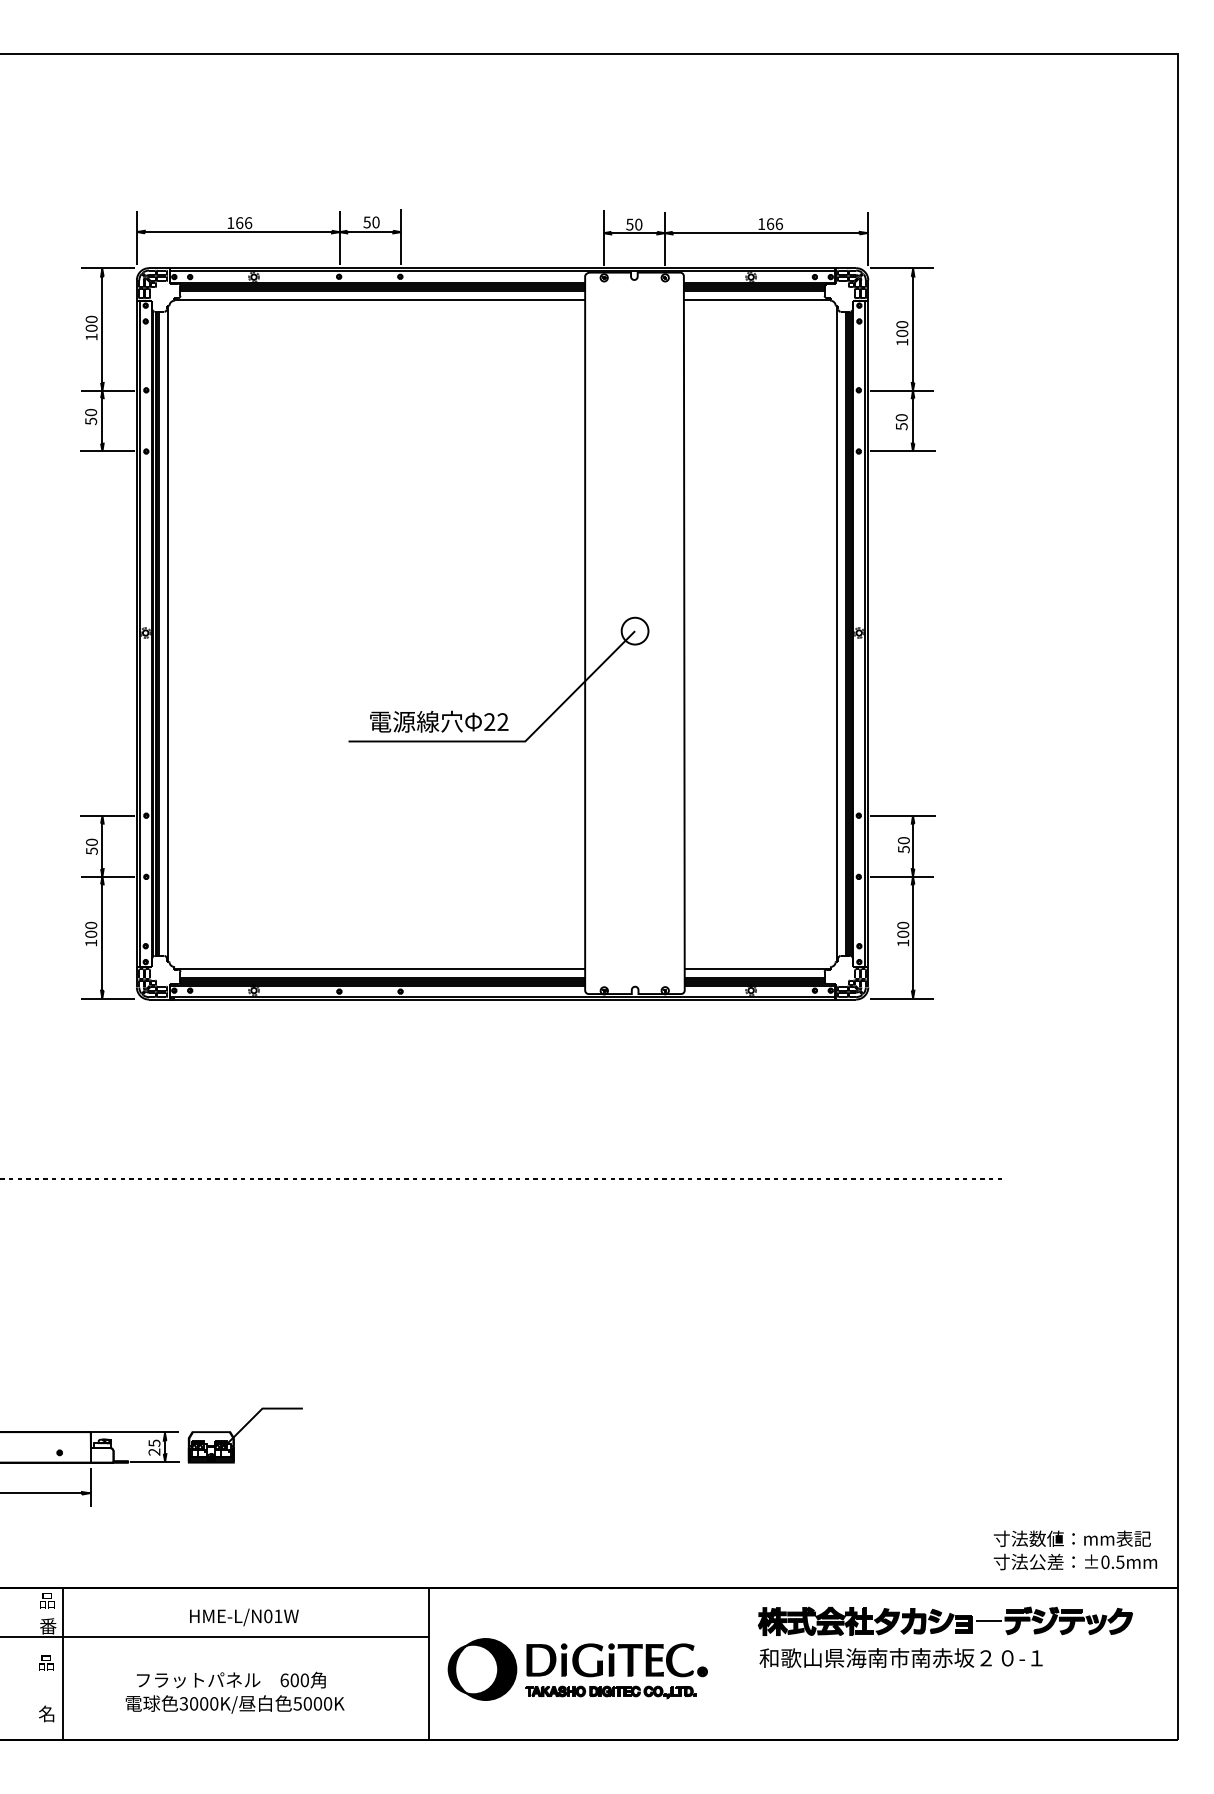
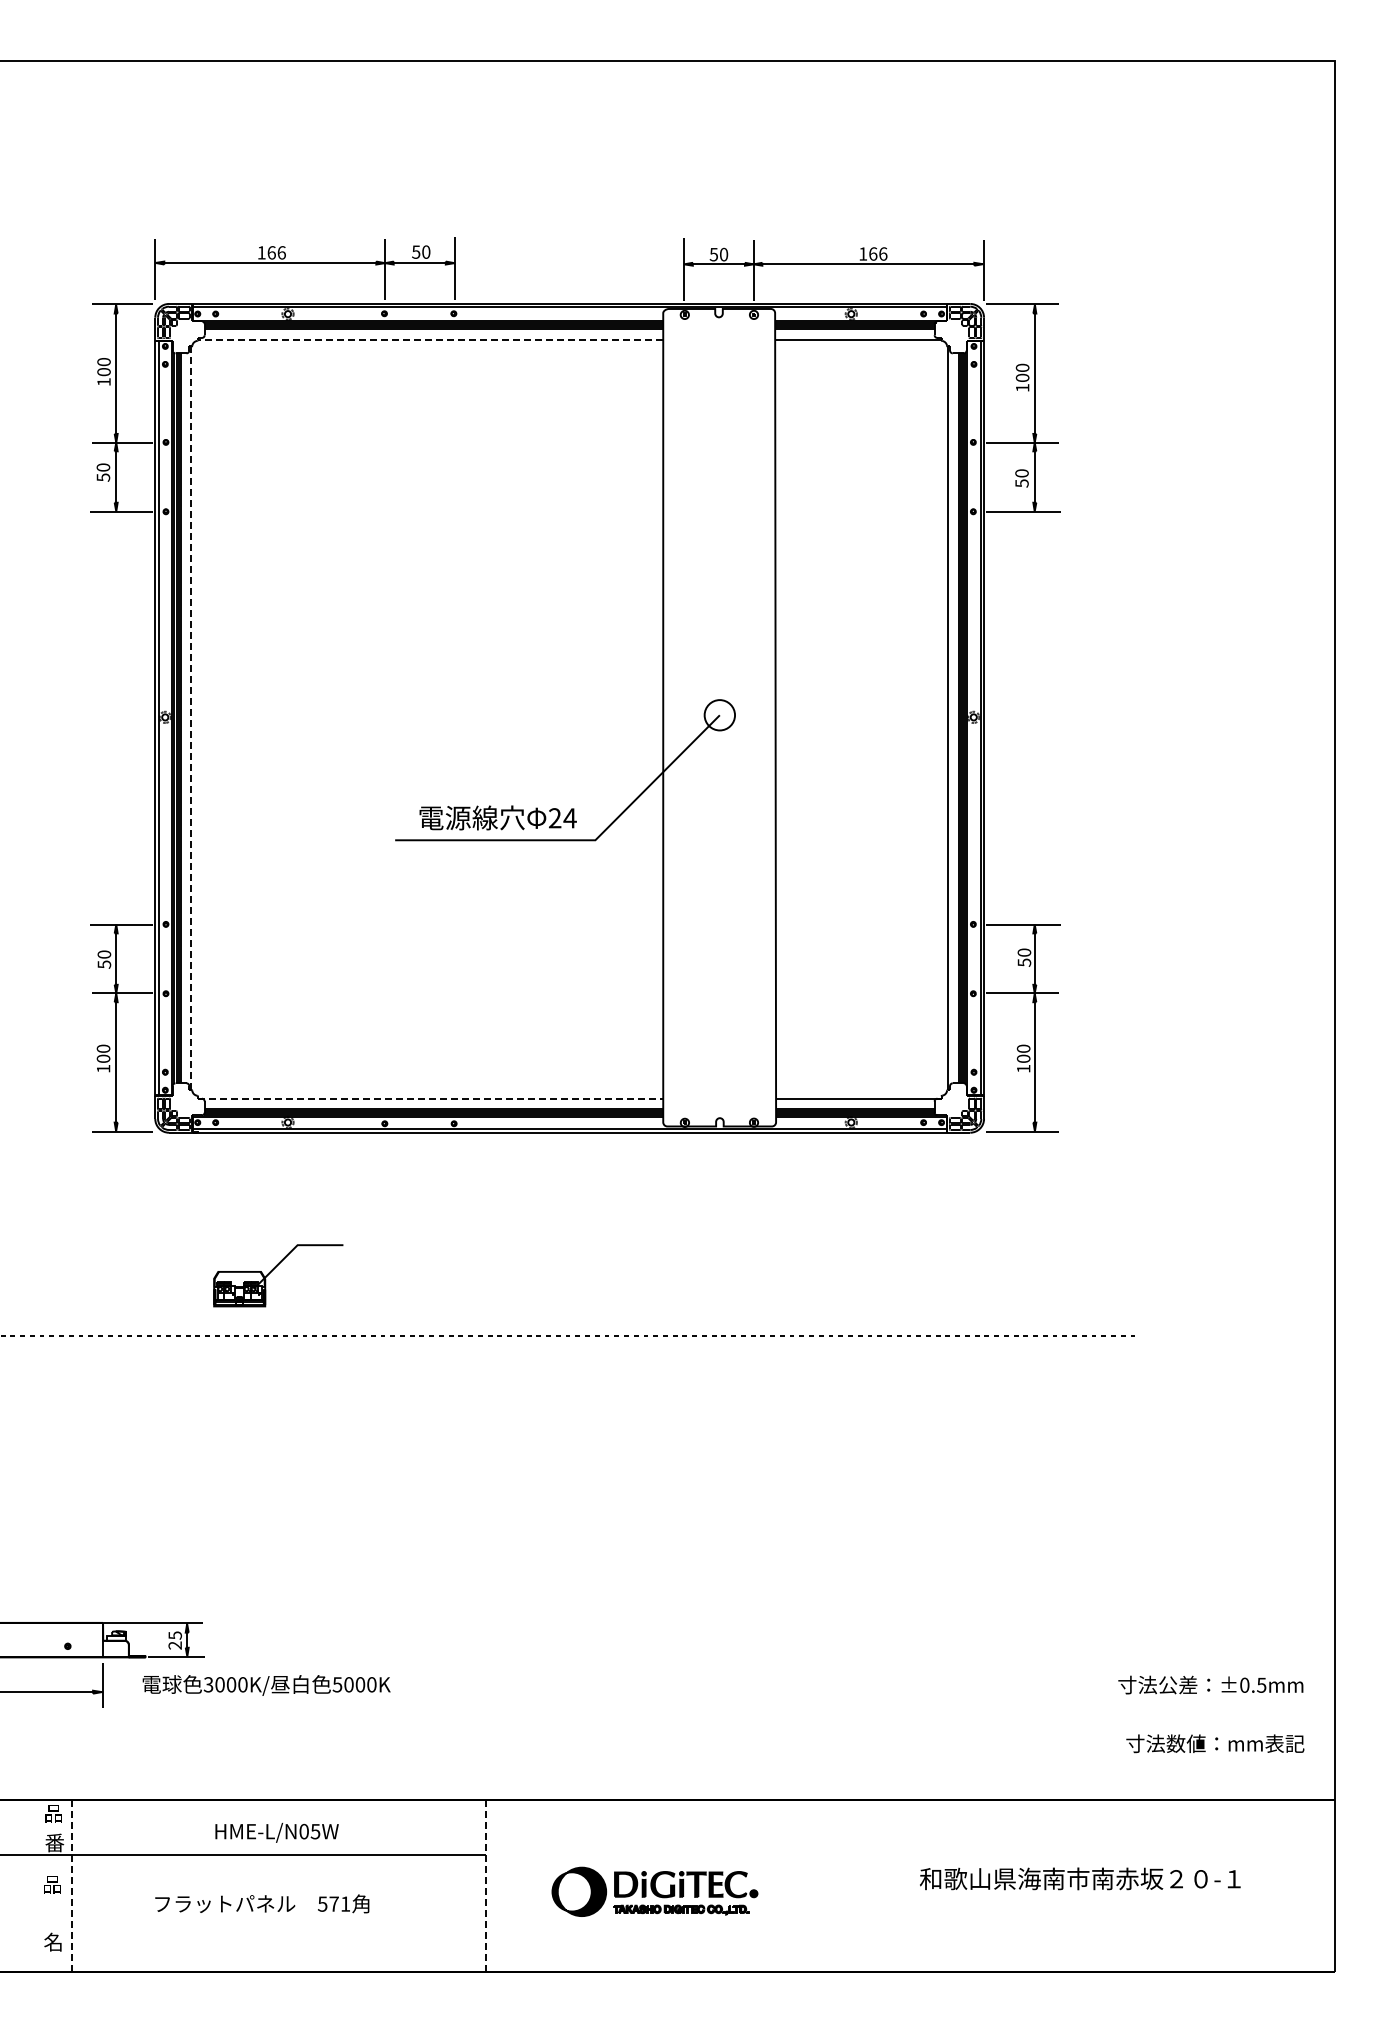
line: (379, 299) -> (430, 339), solid -> dashed
line: (167, 634) -> (190, 718), solid -> dashed
text: (502, 722) -> (569, 818), 22 -> 24
line: (379, 969) -> (430, 1098), solid -> dashed
part: (241, 1430) -> (273, 1270), moved
text: (1075, 1561) -> (1210, 1684), moved
text: (278, 1616) -> (315, 1831), HME-L/N01W -> HME-L/N05W
part: (945, 1620) -> (1071, 1836), removed
part: (901, 1657) -> (1080, 1878), moved
line: (62, 1664) -> (71, 1886), solid -> dashed
line: (428, 1664) -> (485, 1886), solid -> dashed
part: (577, 1669) -> (654, 1891), size x0.7
text: (295, 1679) -> (334, 1903), 600 -> 571
text: (235, 1704) -> (266, 1685), moved

